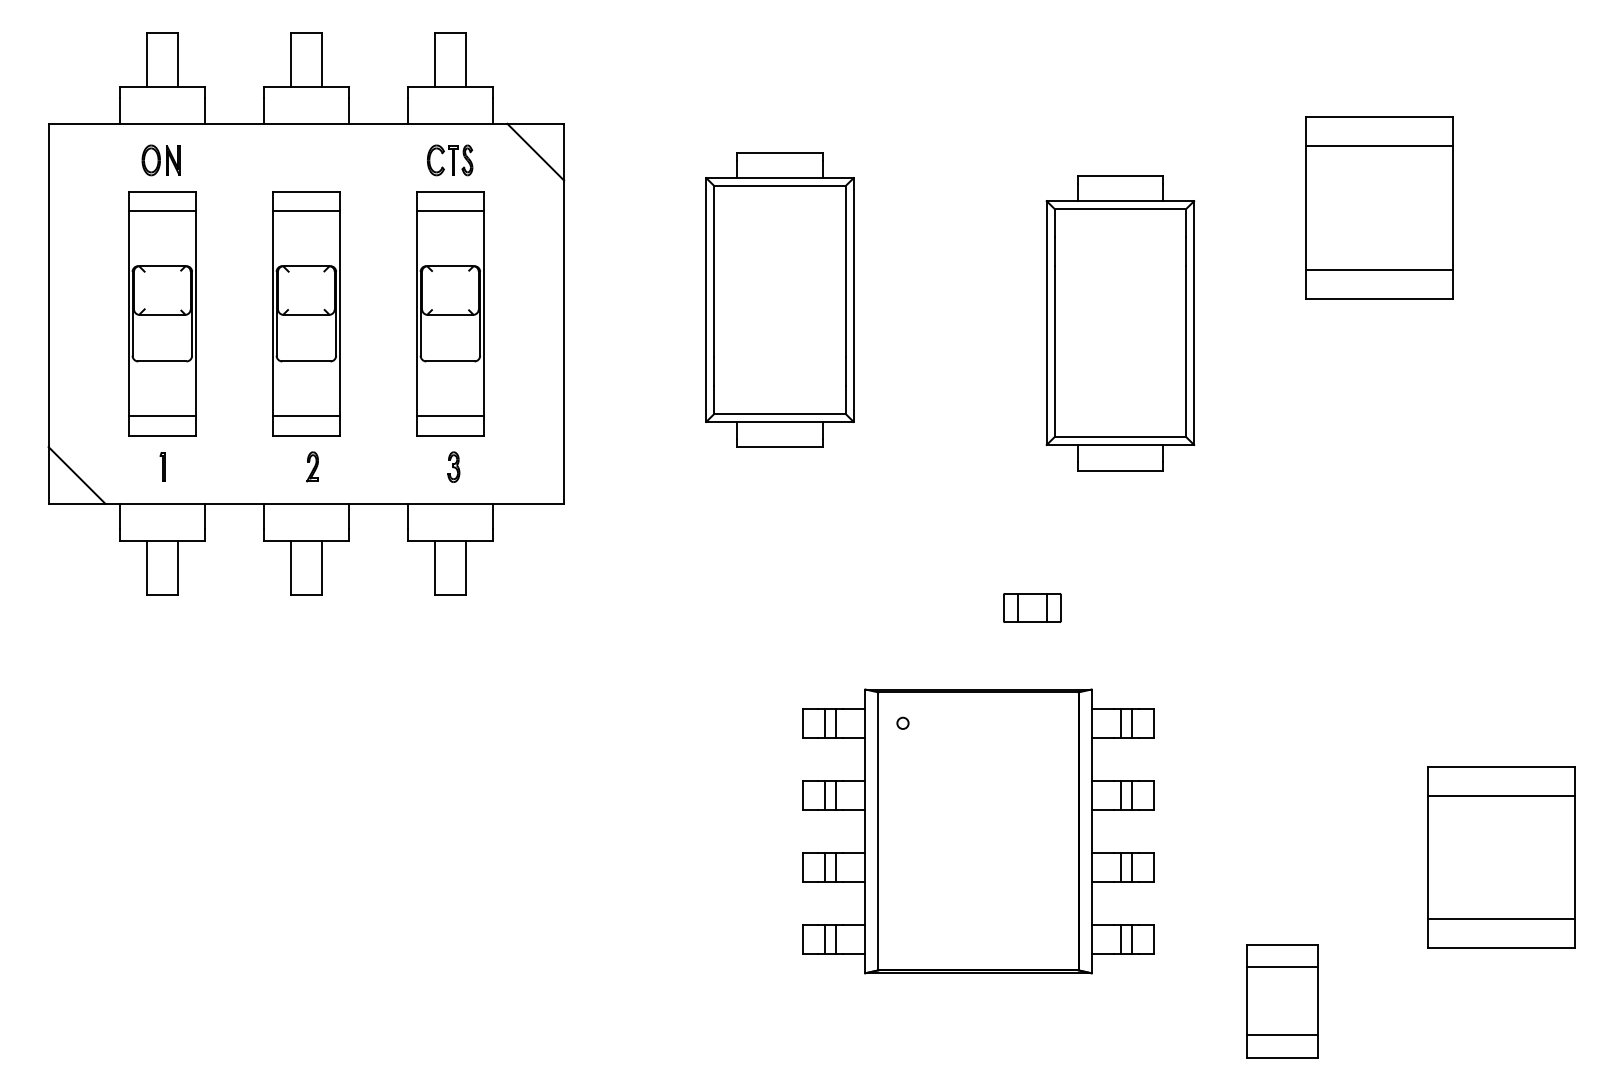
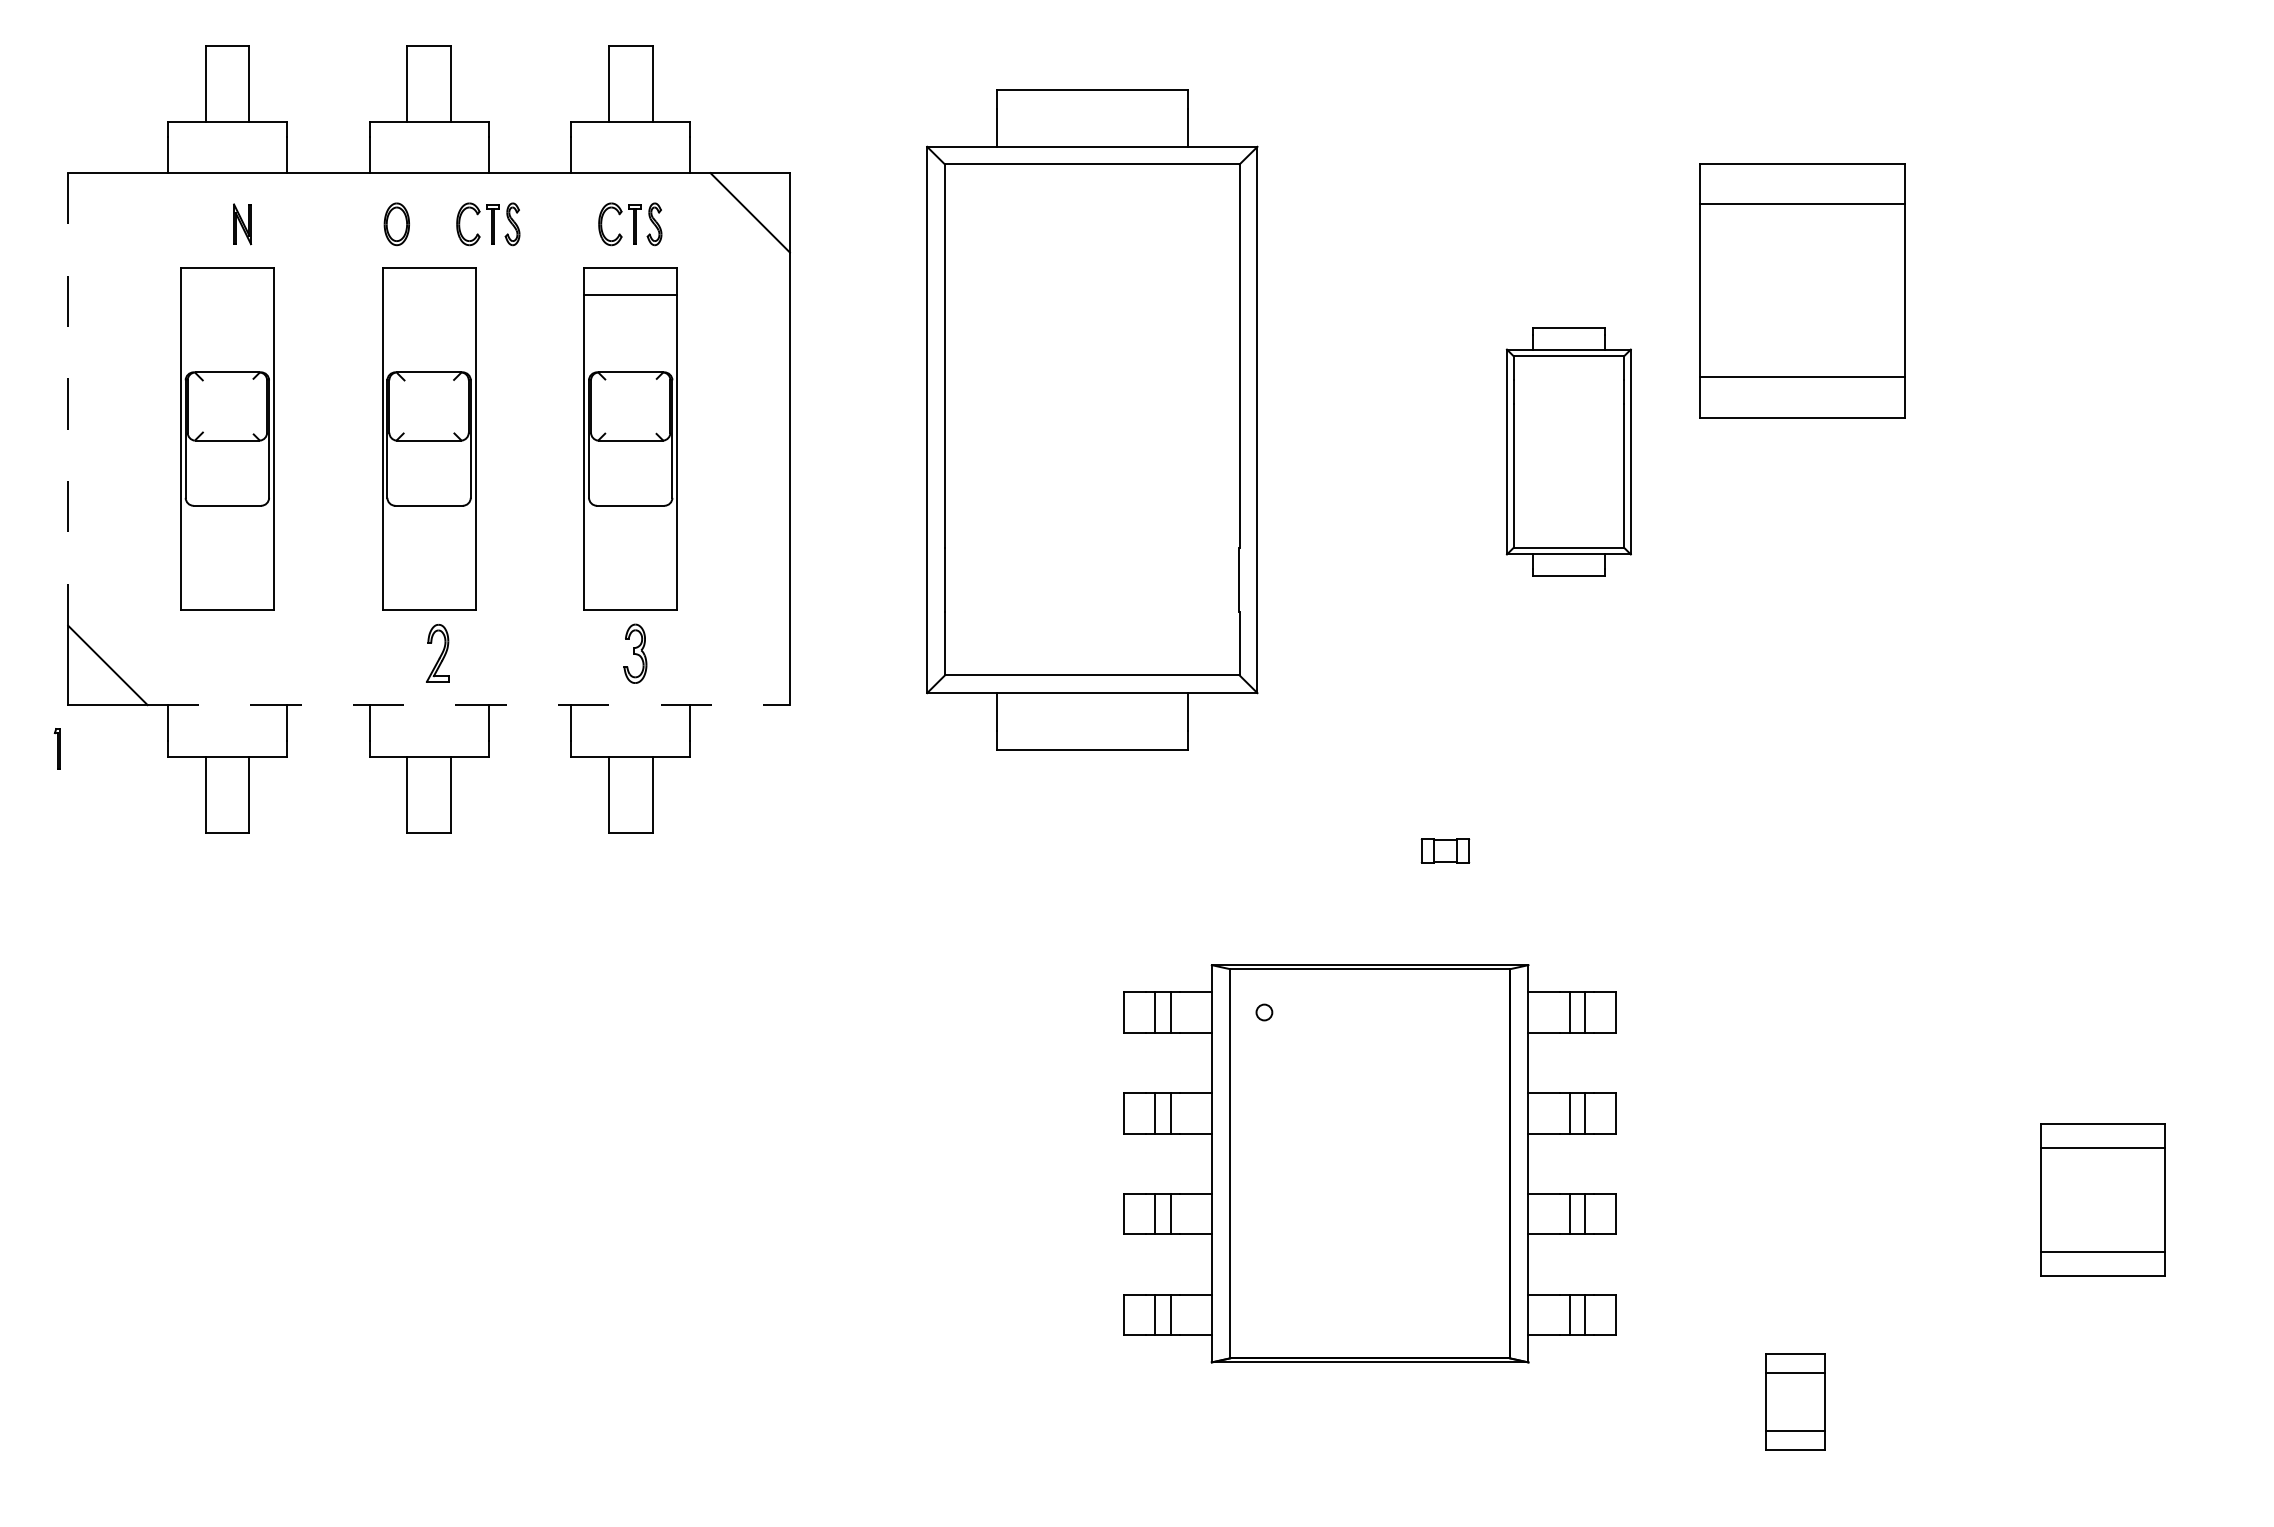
part: (151, 160) -> (396, 224), moved
part: (348, 160) -> (488, 224), added
part: (1379, 207) -> (1802, 290), moved
line: (161, 211) -> (226, 295), removed
line: (305, 211) -> (428, 295), removed
line: (48, 285) -> (68, 399), solid -> dashed
part: (779, 299) -> (1091, 419), size x1.6
part: (1120, 322) -> (1568, 451), size x0.6
line: (161, 416) -> (226, 582), removed
line: (305, 416) -> (428, 582), removed
line: (450, 416) -> (630, 582), removed
part: (161, 466) -> (56, 748), moved
part: (312, 466) -> (437, 653), size x1.4
part: (453, 466) -> (635, 653), size x1.4
line: (335, 504) -> (469, 705), solid -> dashed
part: (1032, 607) -> (1445, 850), size x0.6
part: (1501, 856) -> (2102, 1199), size x0.6
part: (1282, 1001) -> (1795, 1401), size x0.6

